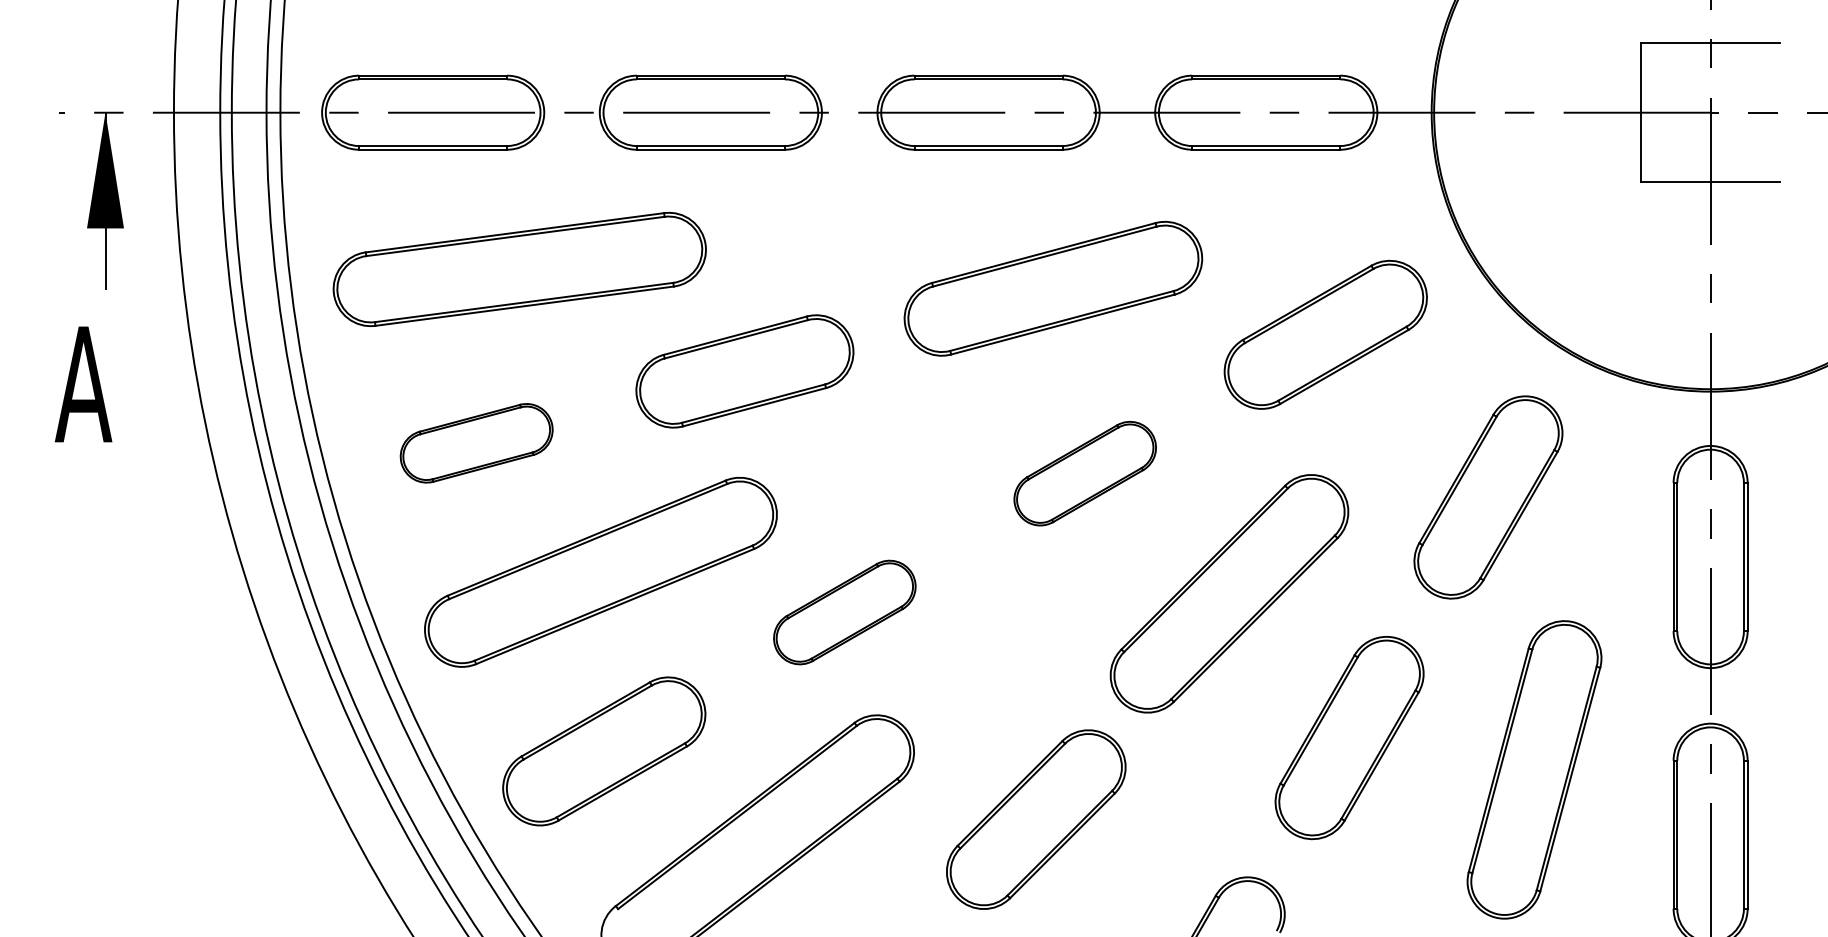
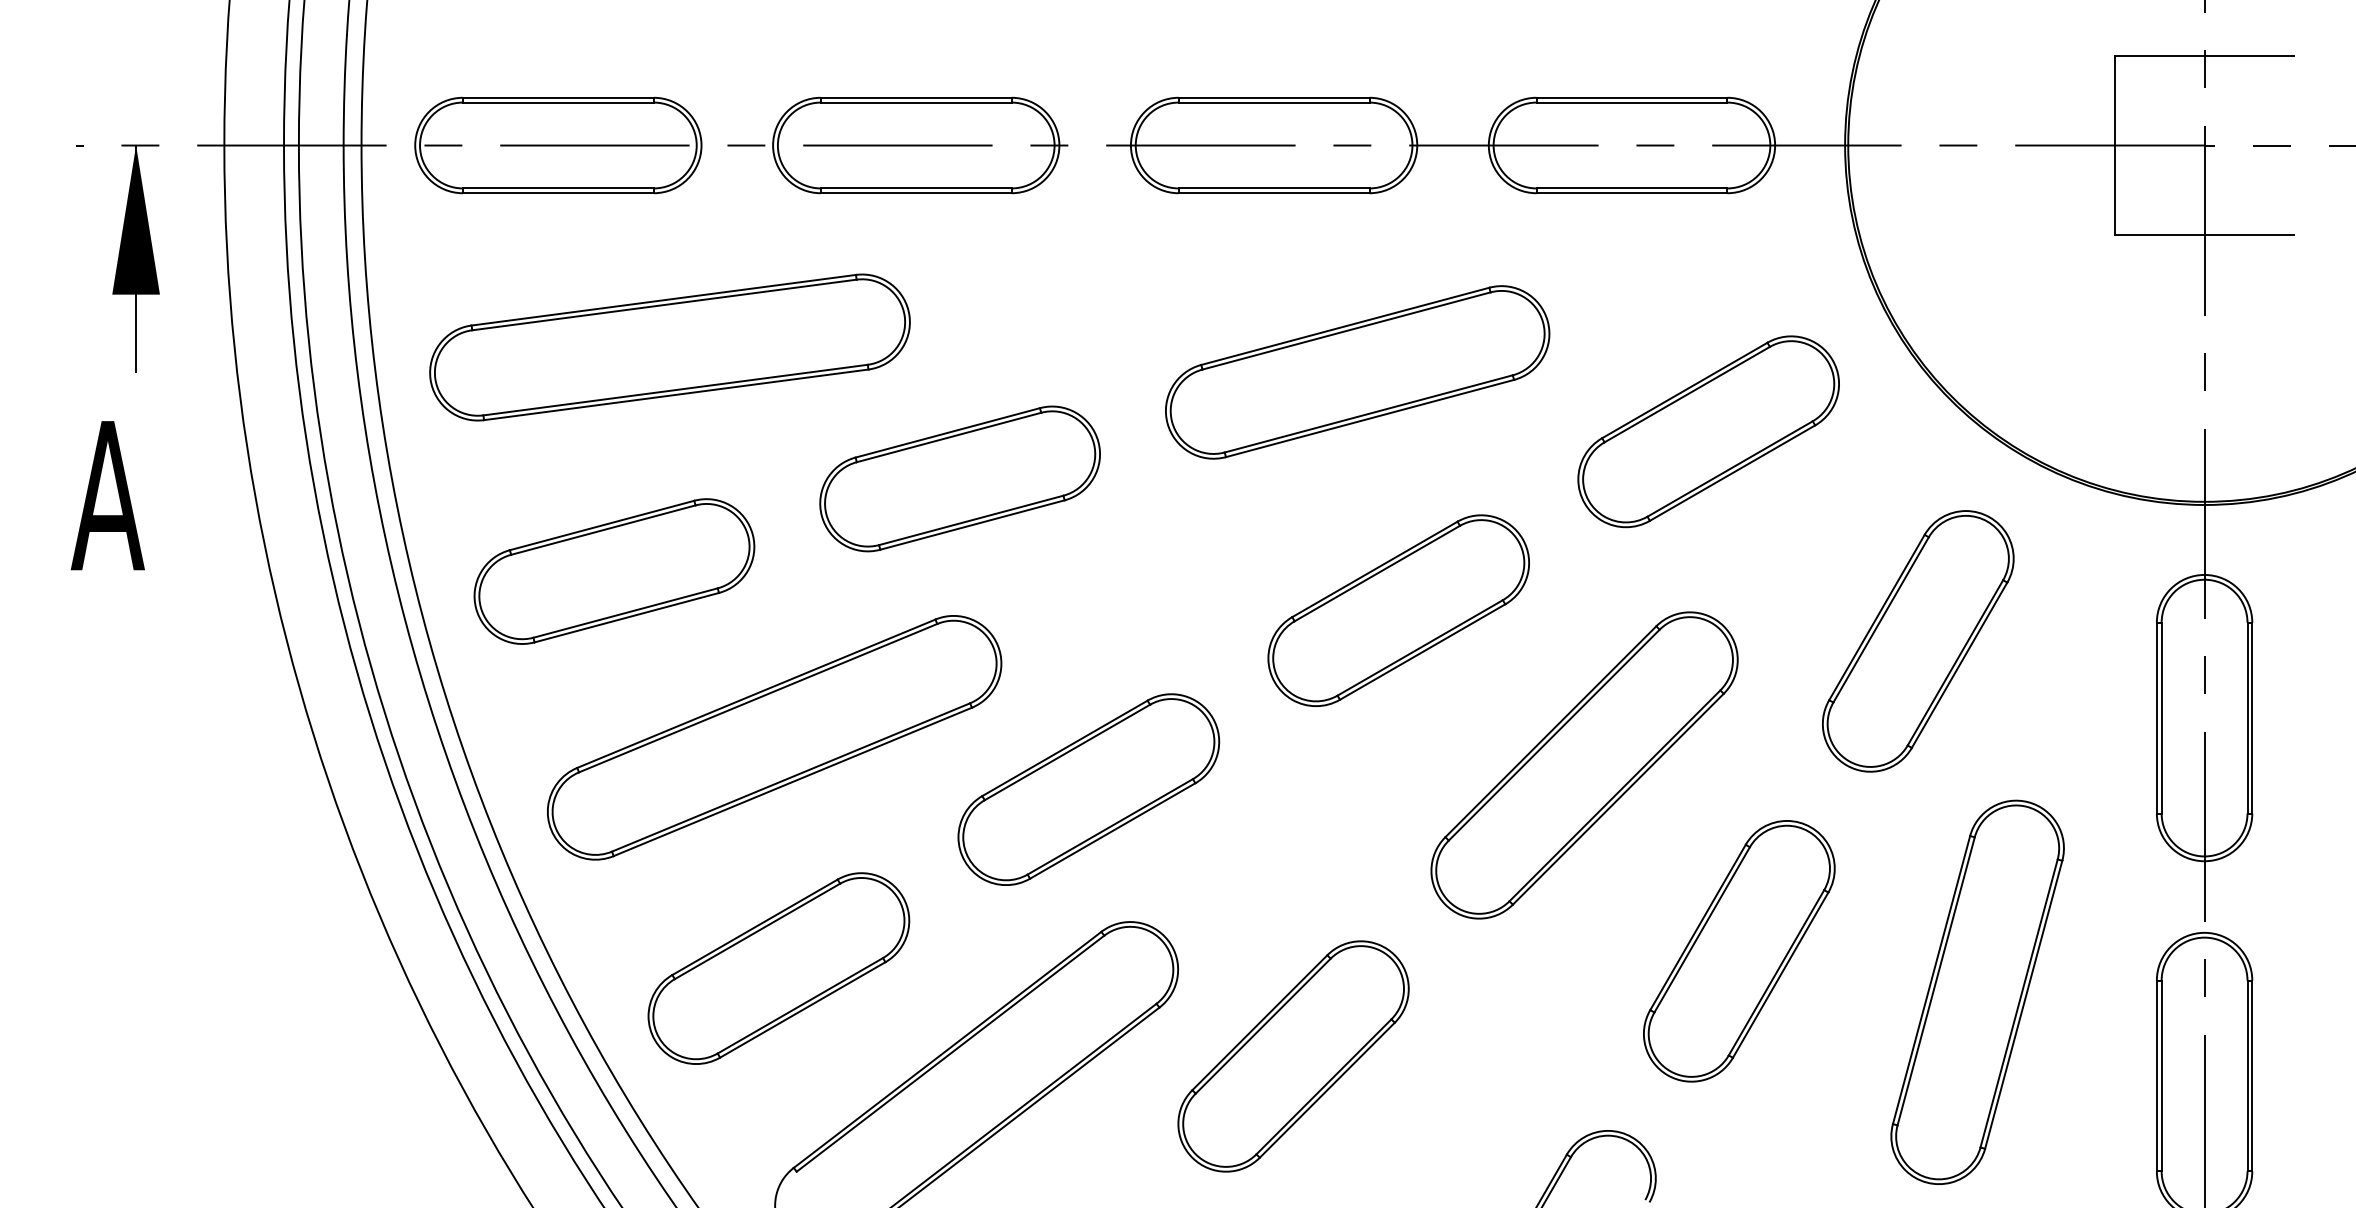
part: (476, 443) -> (614, 571), size x1.43
part: (1085, 473) -> (1398, 610), size x1.43
part: (844, 612) -> (1088, 789), size x1.43
part: (1036, 819) -> (1293, 1056), moved

